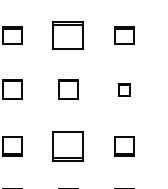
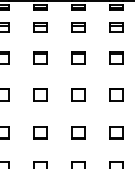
part: (68, 34) -> (40, 57), size x0.62
part: (124, 89) -> (78, 94), size x1.67
part: (68, 145) -> (40, 132), size x0.62

